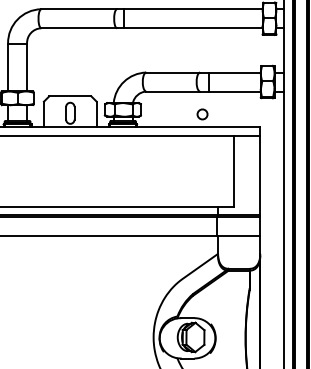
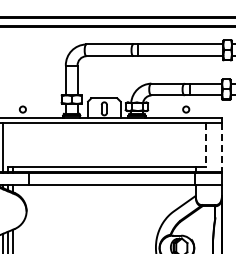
line: (233, 170) -> (205, 144), solid -> dashed
line: (259, 175) -> (221, 147), solid -> dashed

